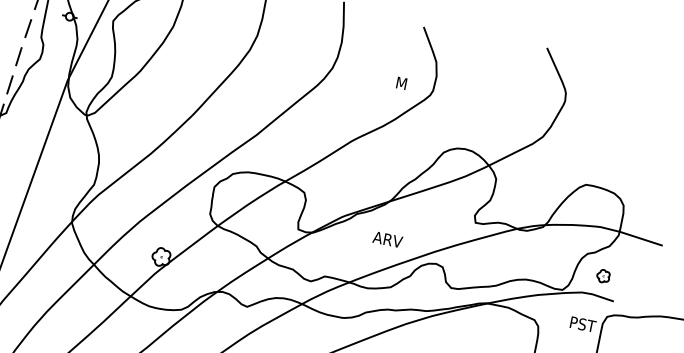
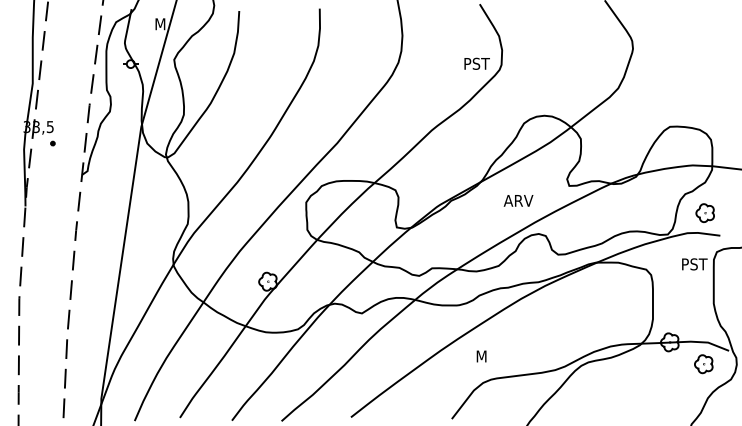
text: (409, 84) -> (477, 63), M -> PST
text: (387, 239) -> (518, 200), moved
part: (602, 275) -> (704, 212), size x1.43

